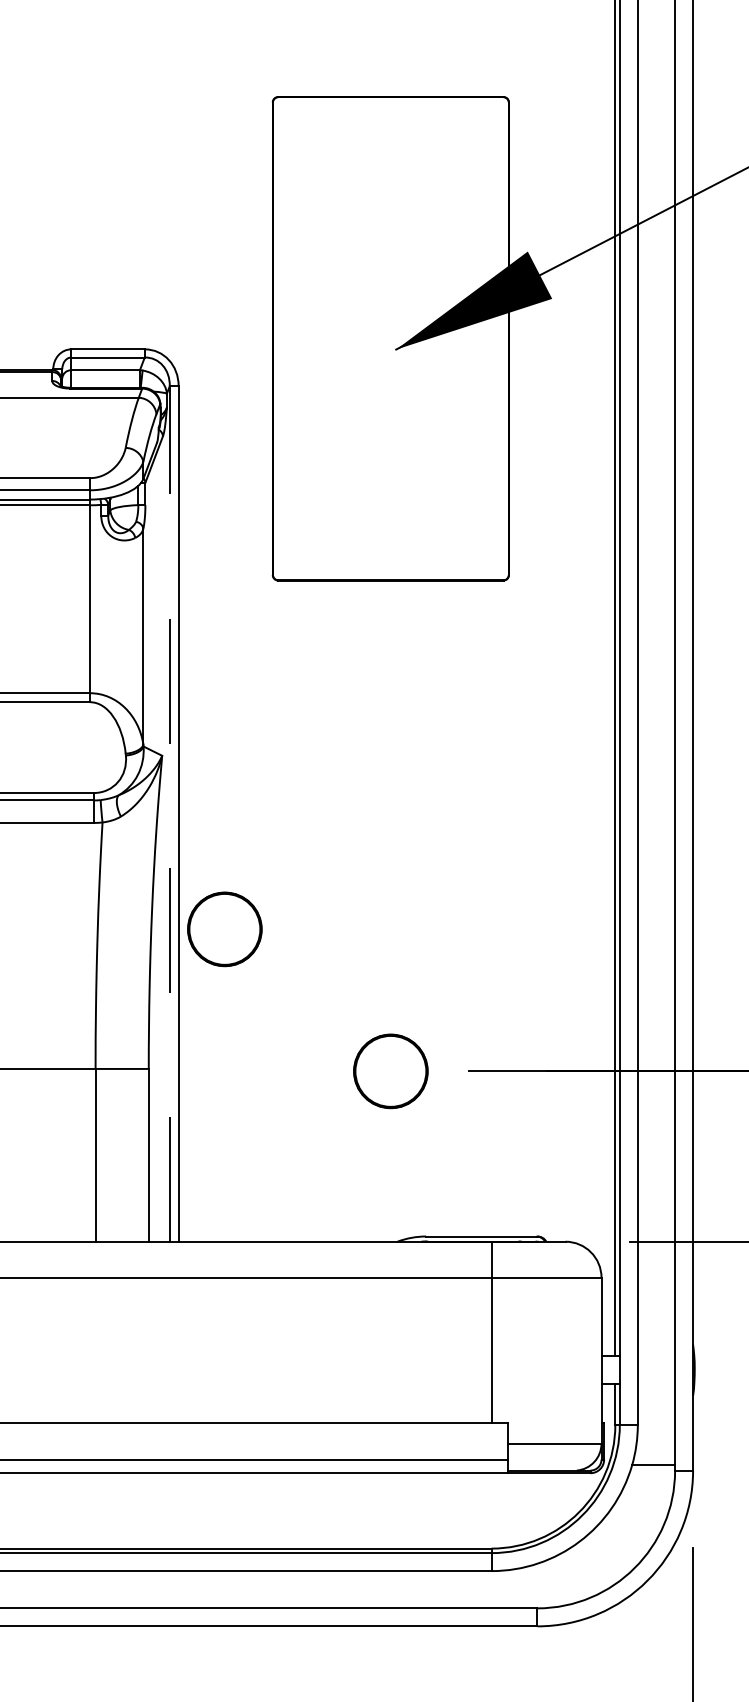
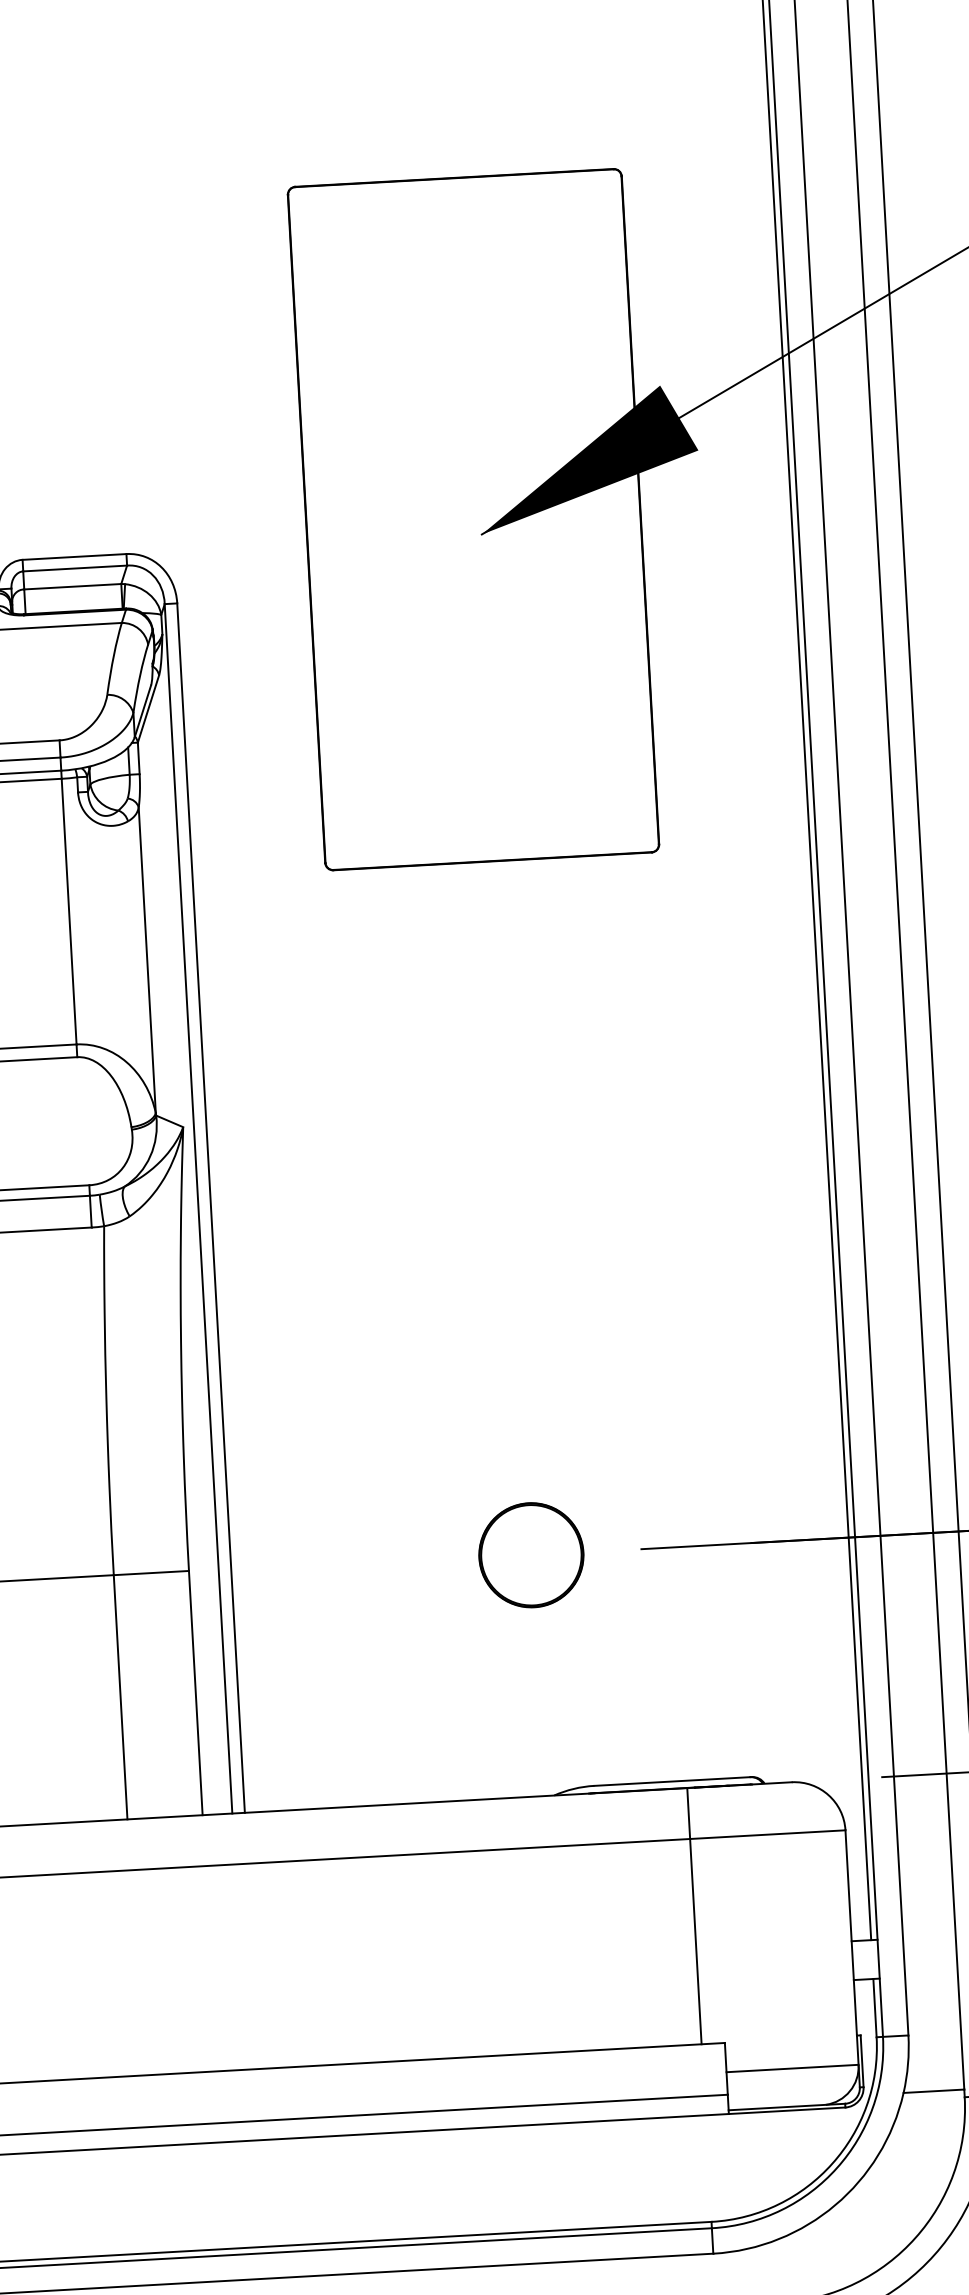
line: (169, 813) -> (198, 1208), dashed -> solid
part: (224, 929) -> (284, 1367), removed

